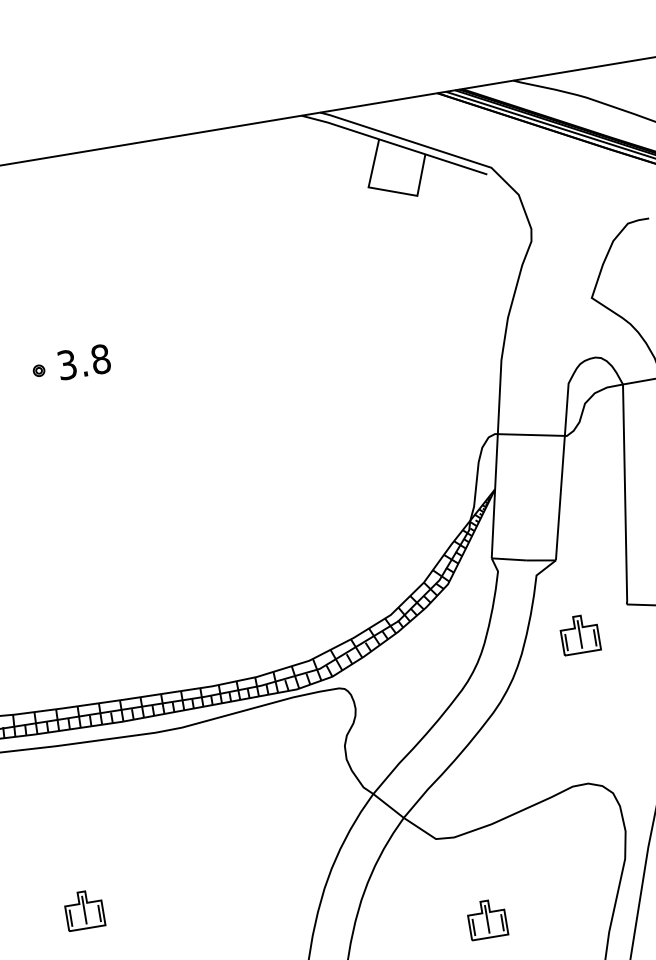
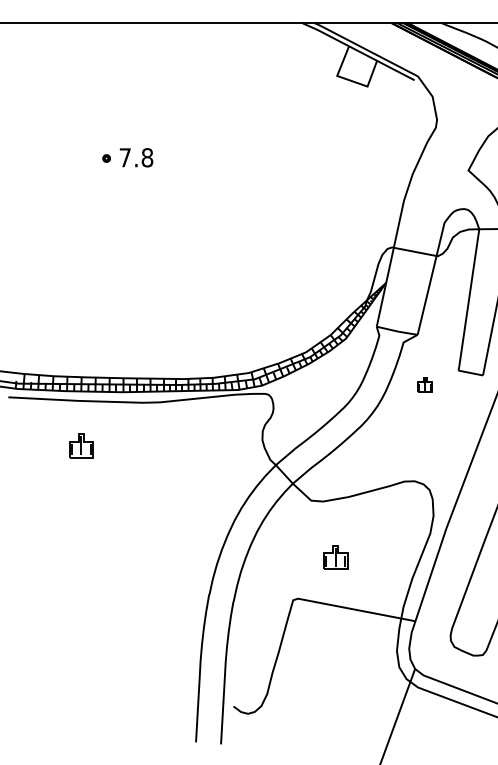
text: (65, 364) -> (124, 157), 3.8 -> 7.8
part: (578, 634) -> (424, 384), size x0.6
part: (84, 909) -> (81, 445), moved

